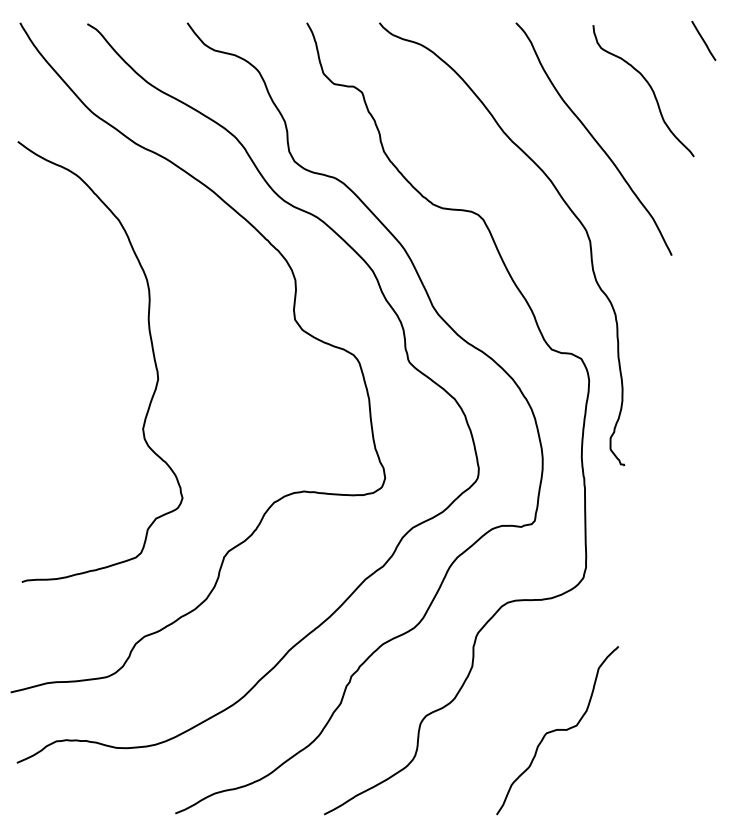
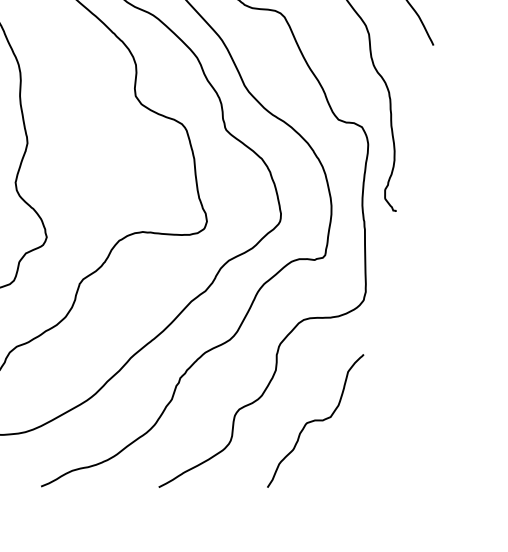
curve: (557, 730) -> (315, 420), moved

